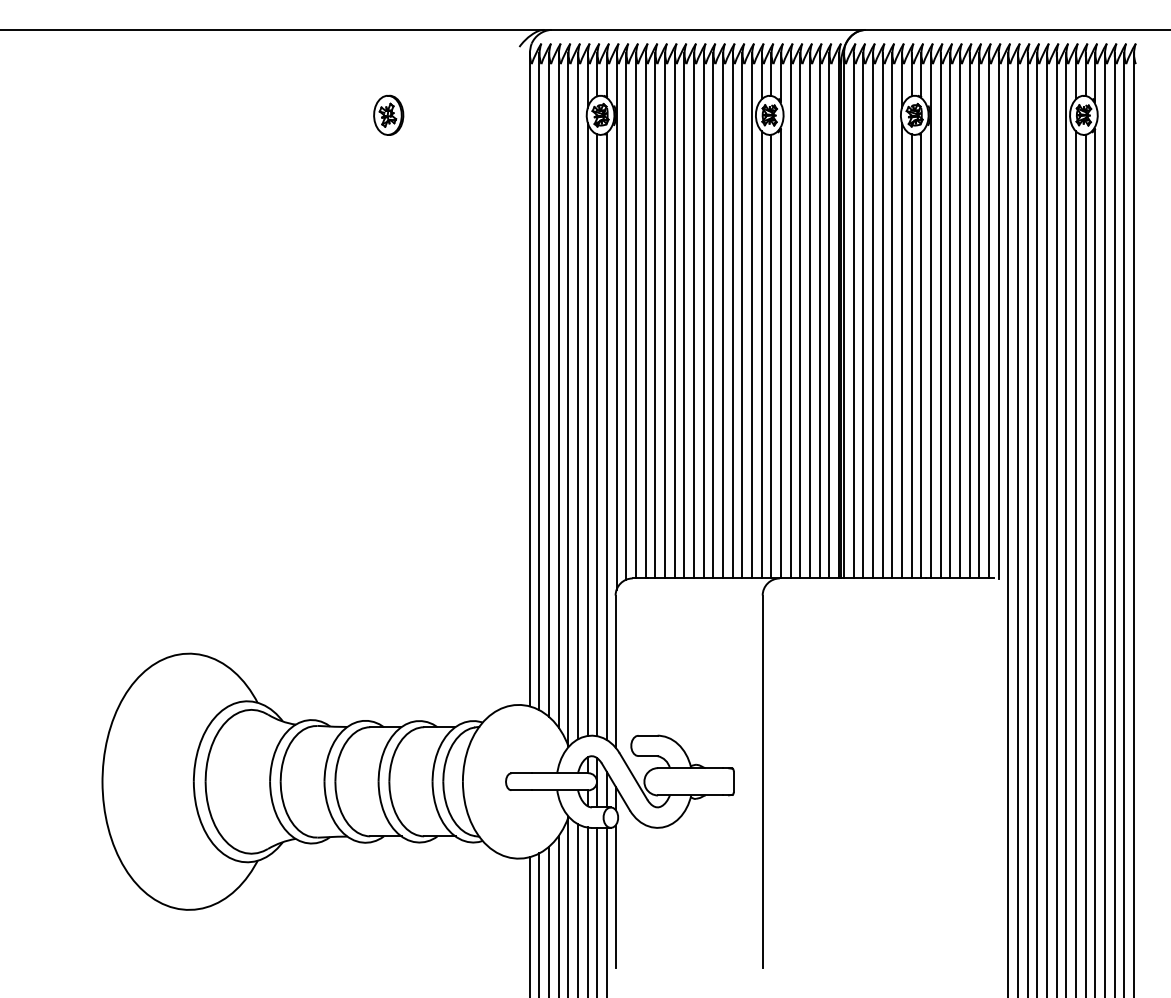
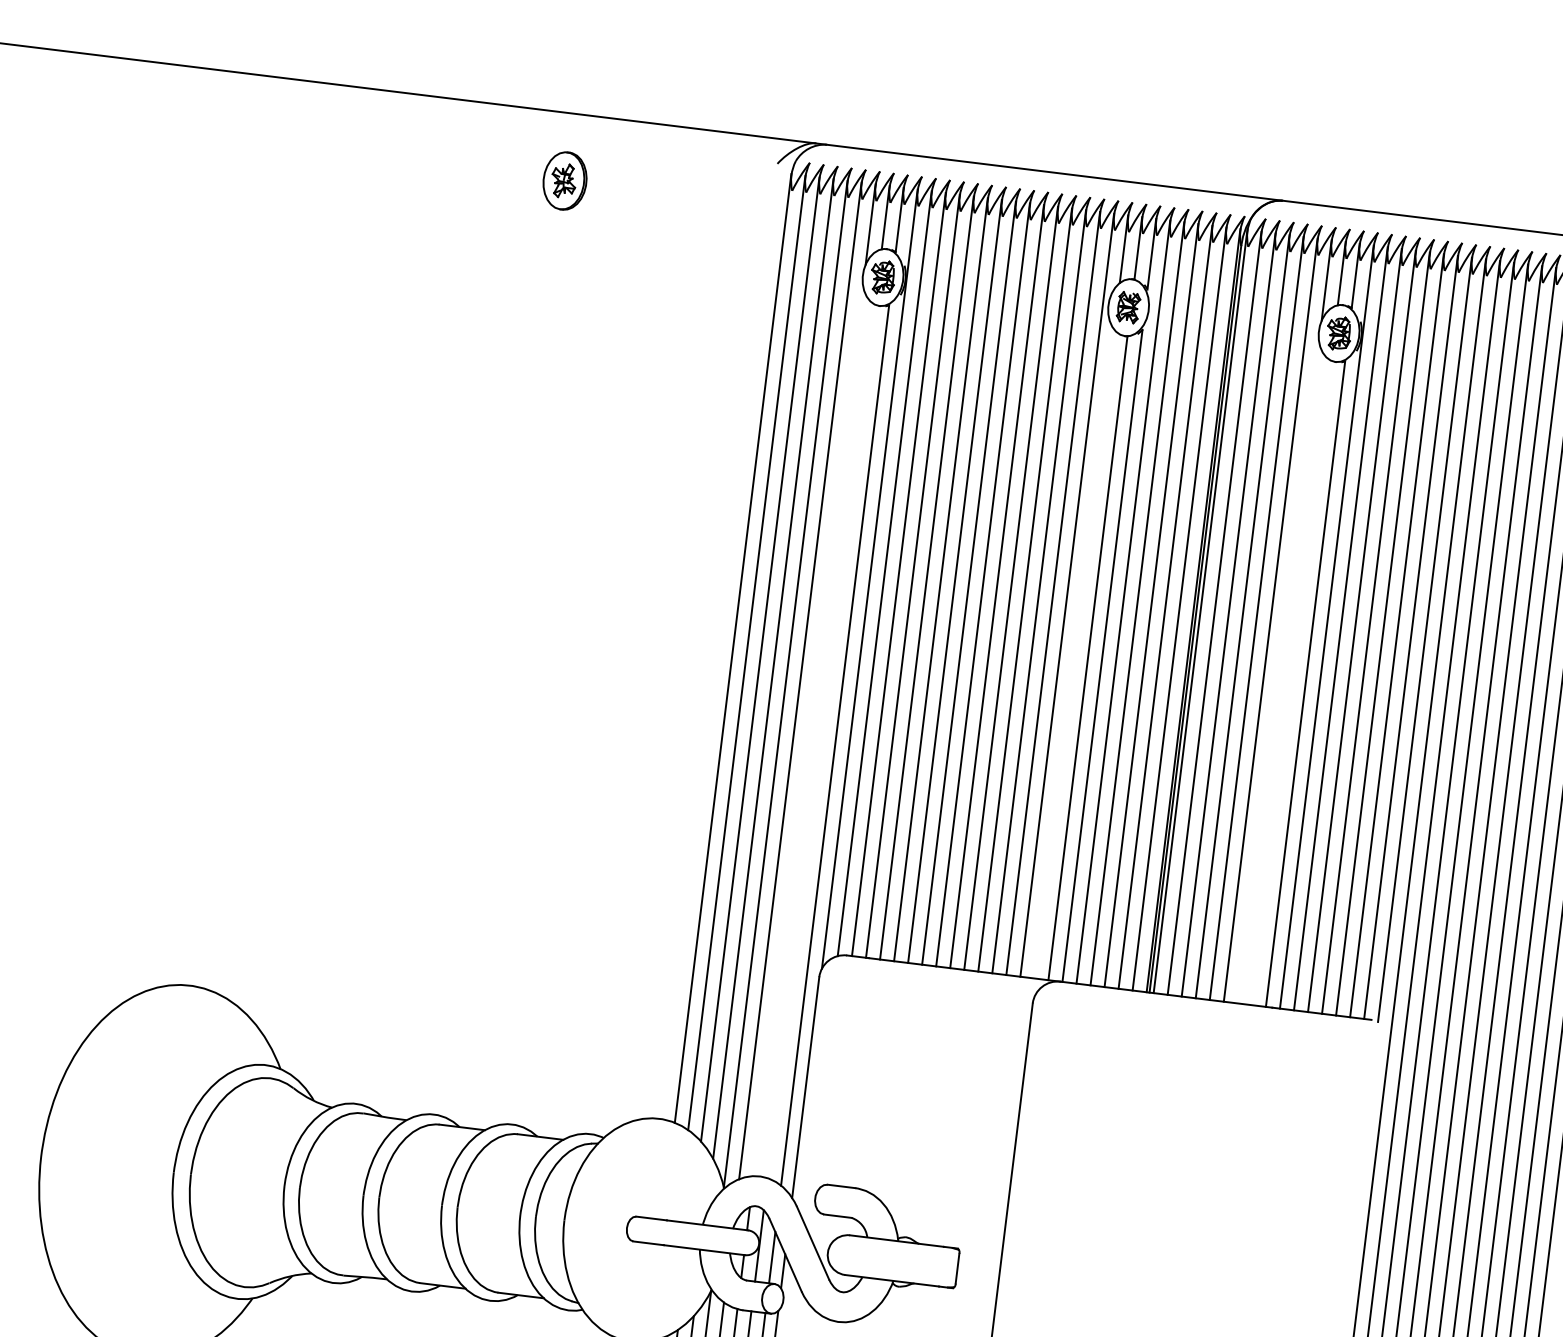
part: (388, 114) -> (564, 179), moved
line: (901, 350) -> (1277, 672), removed
line: (761, 354) -> (1074, 653), removed
line: (911, 356) -> (1291, 682), removed
line: (587, 429) -> (808, 731), removed
line: (597, 435) -> (821, 741), removed

